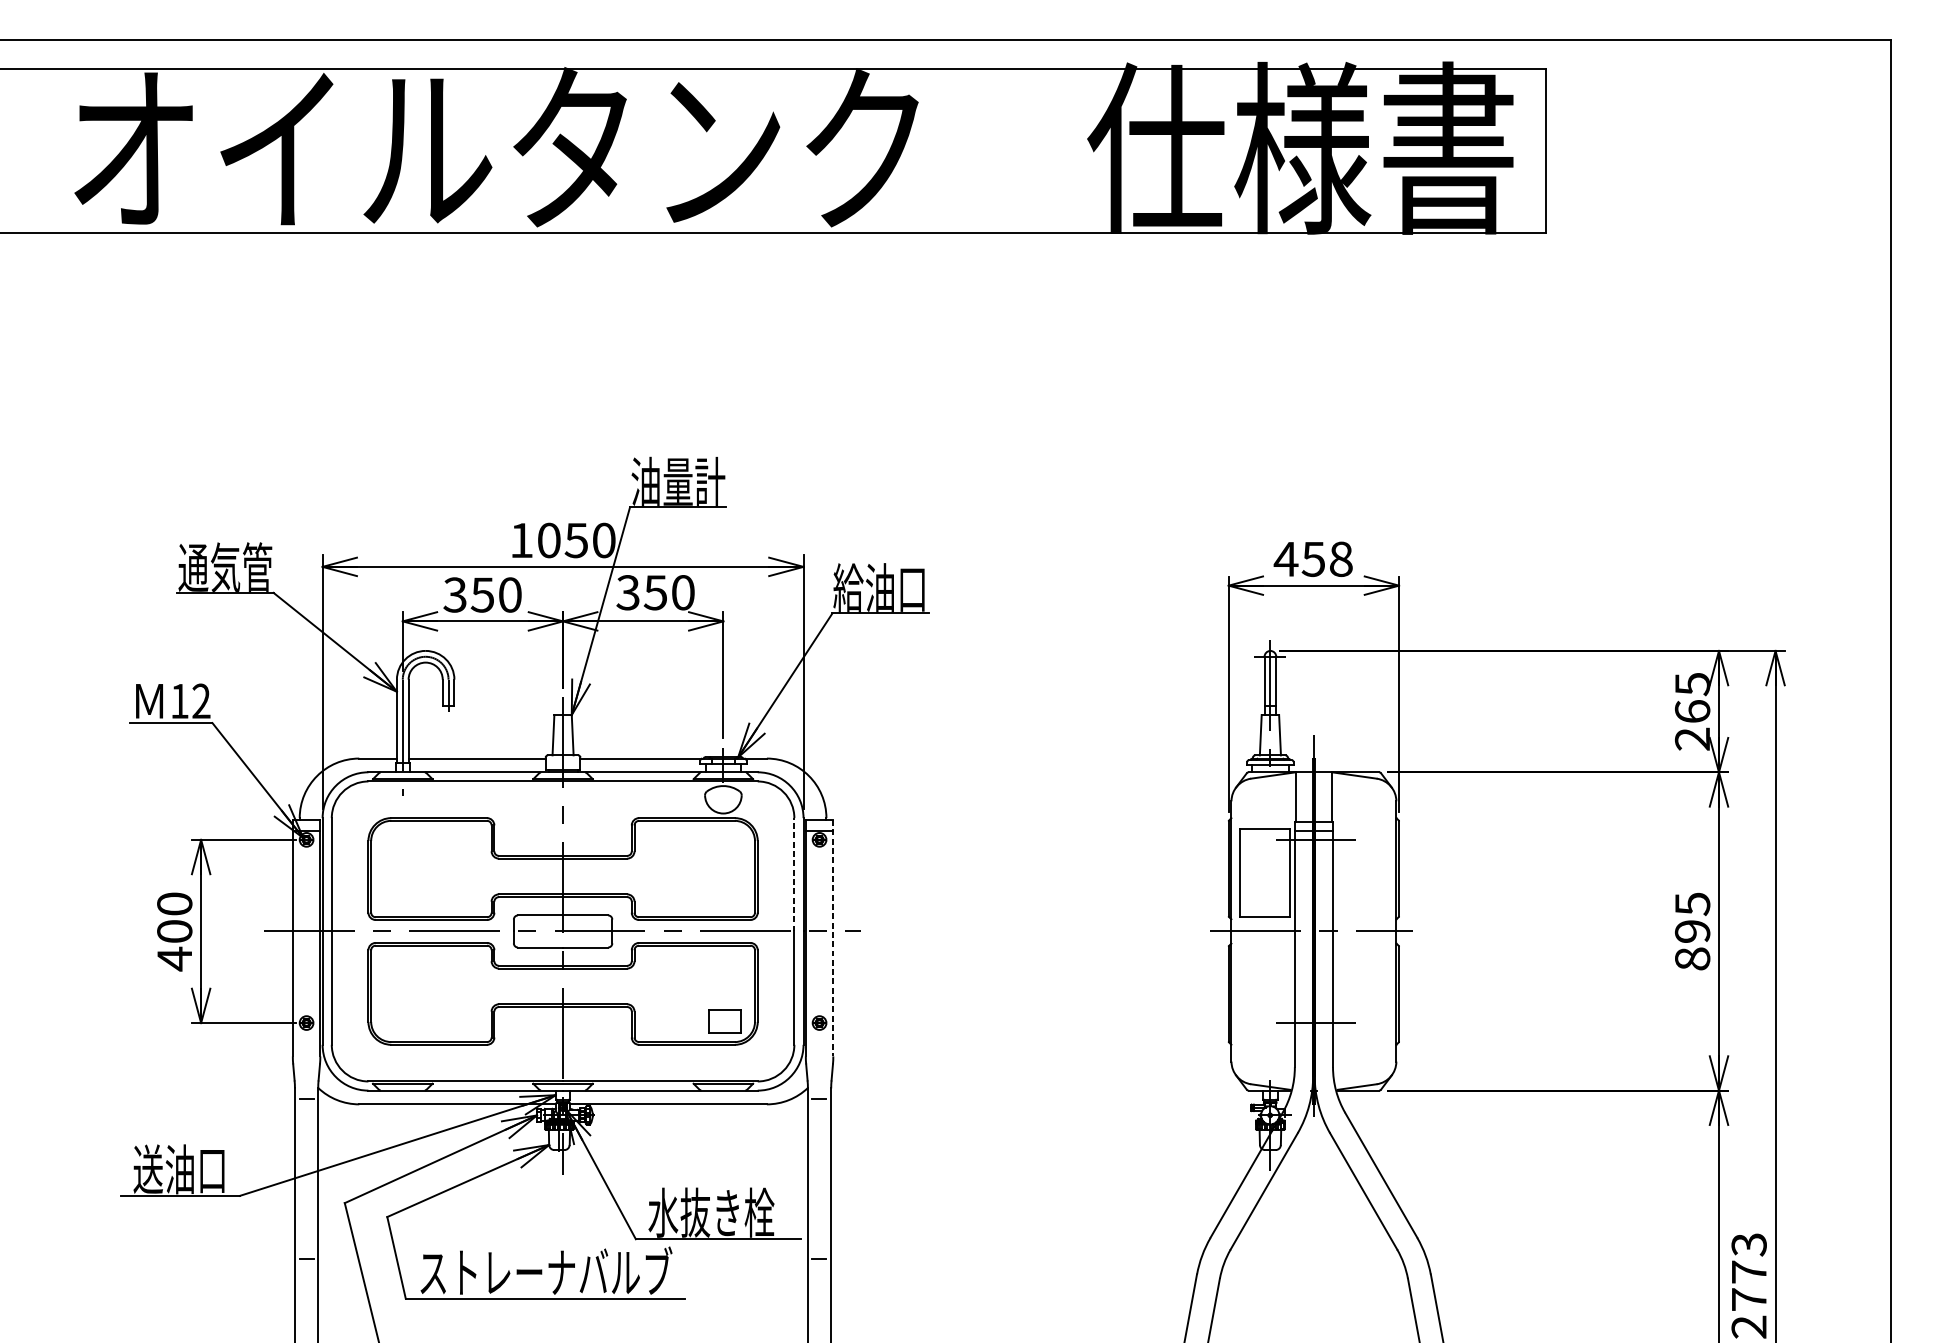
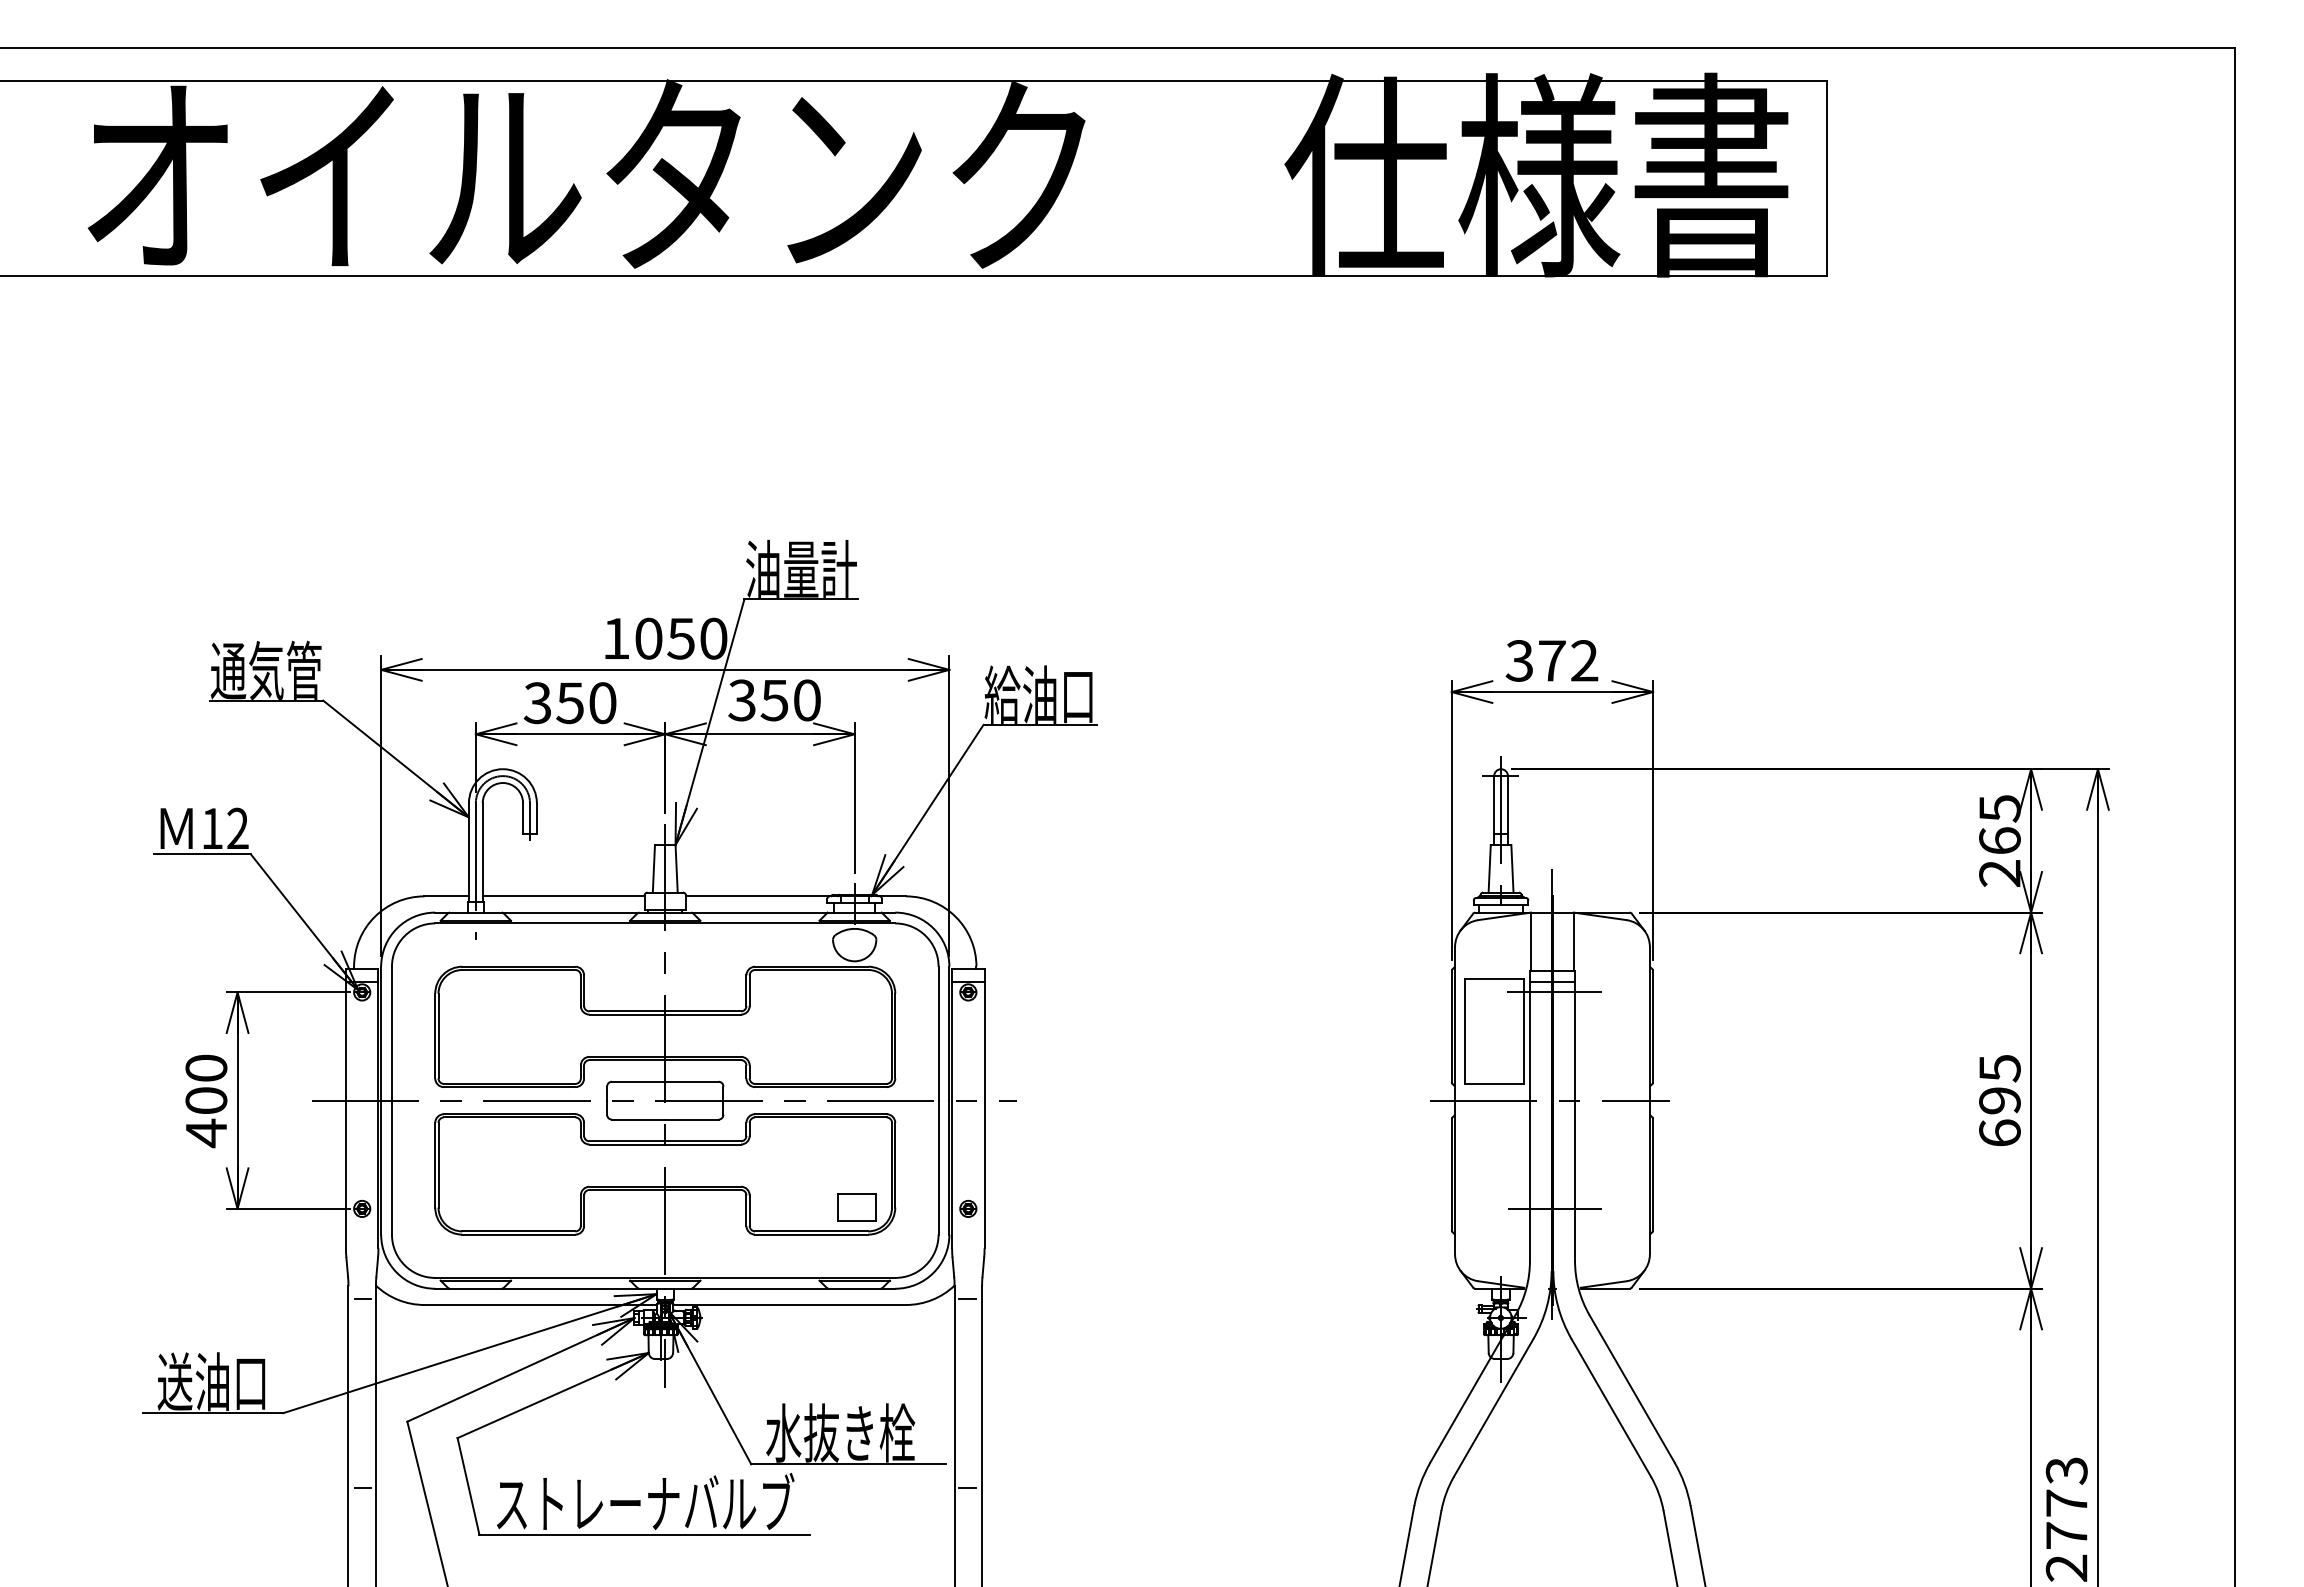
text: (1313, 558) -> (1551, 660), 458 -> 372
line: (794, 874) -> (938, 1033), dashed -> solid
line: (833, 938) -> (984, 1108), dashed -> solid
text: (1692, 958) -> (1999, 1132), 895 -> 695

